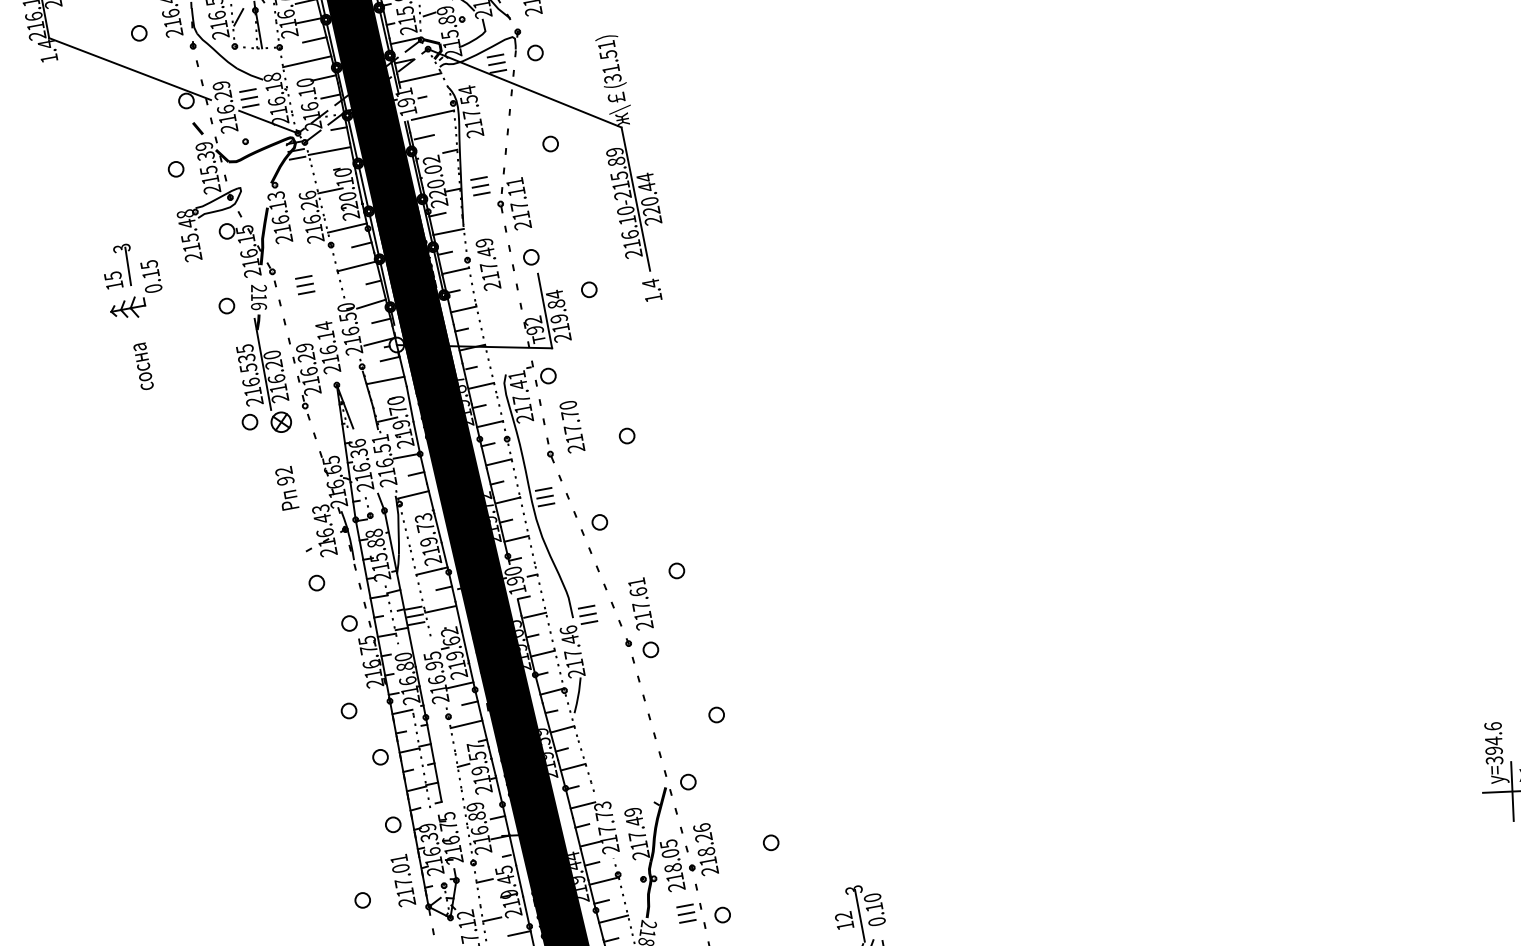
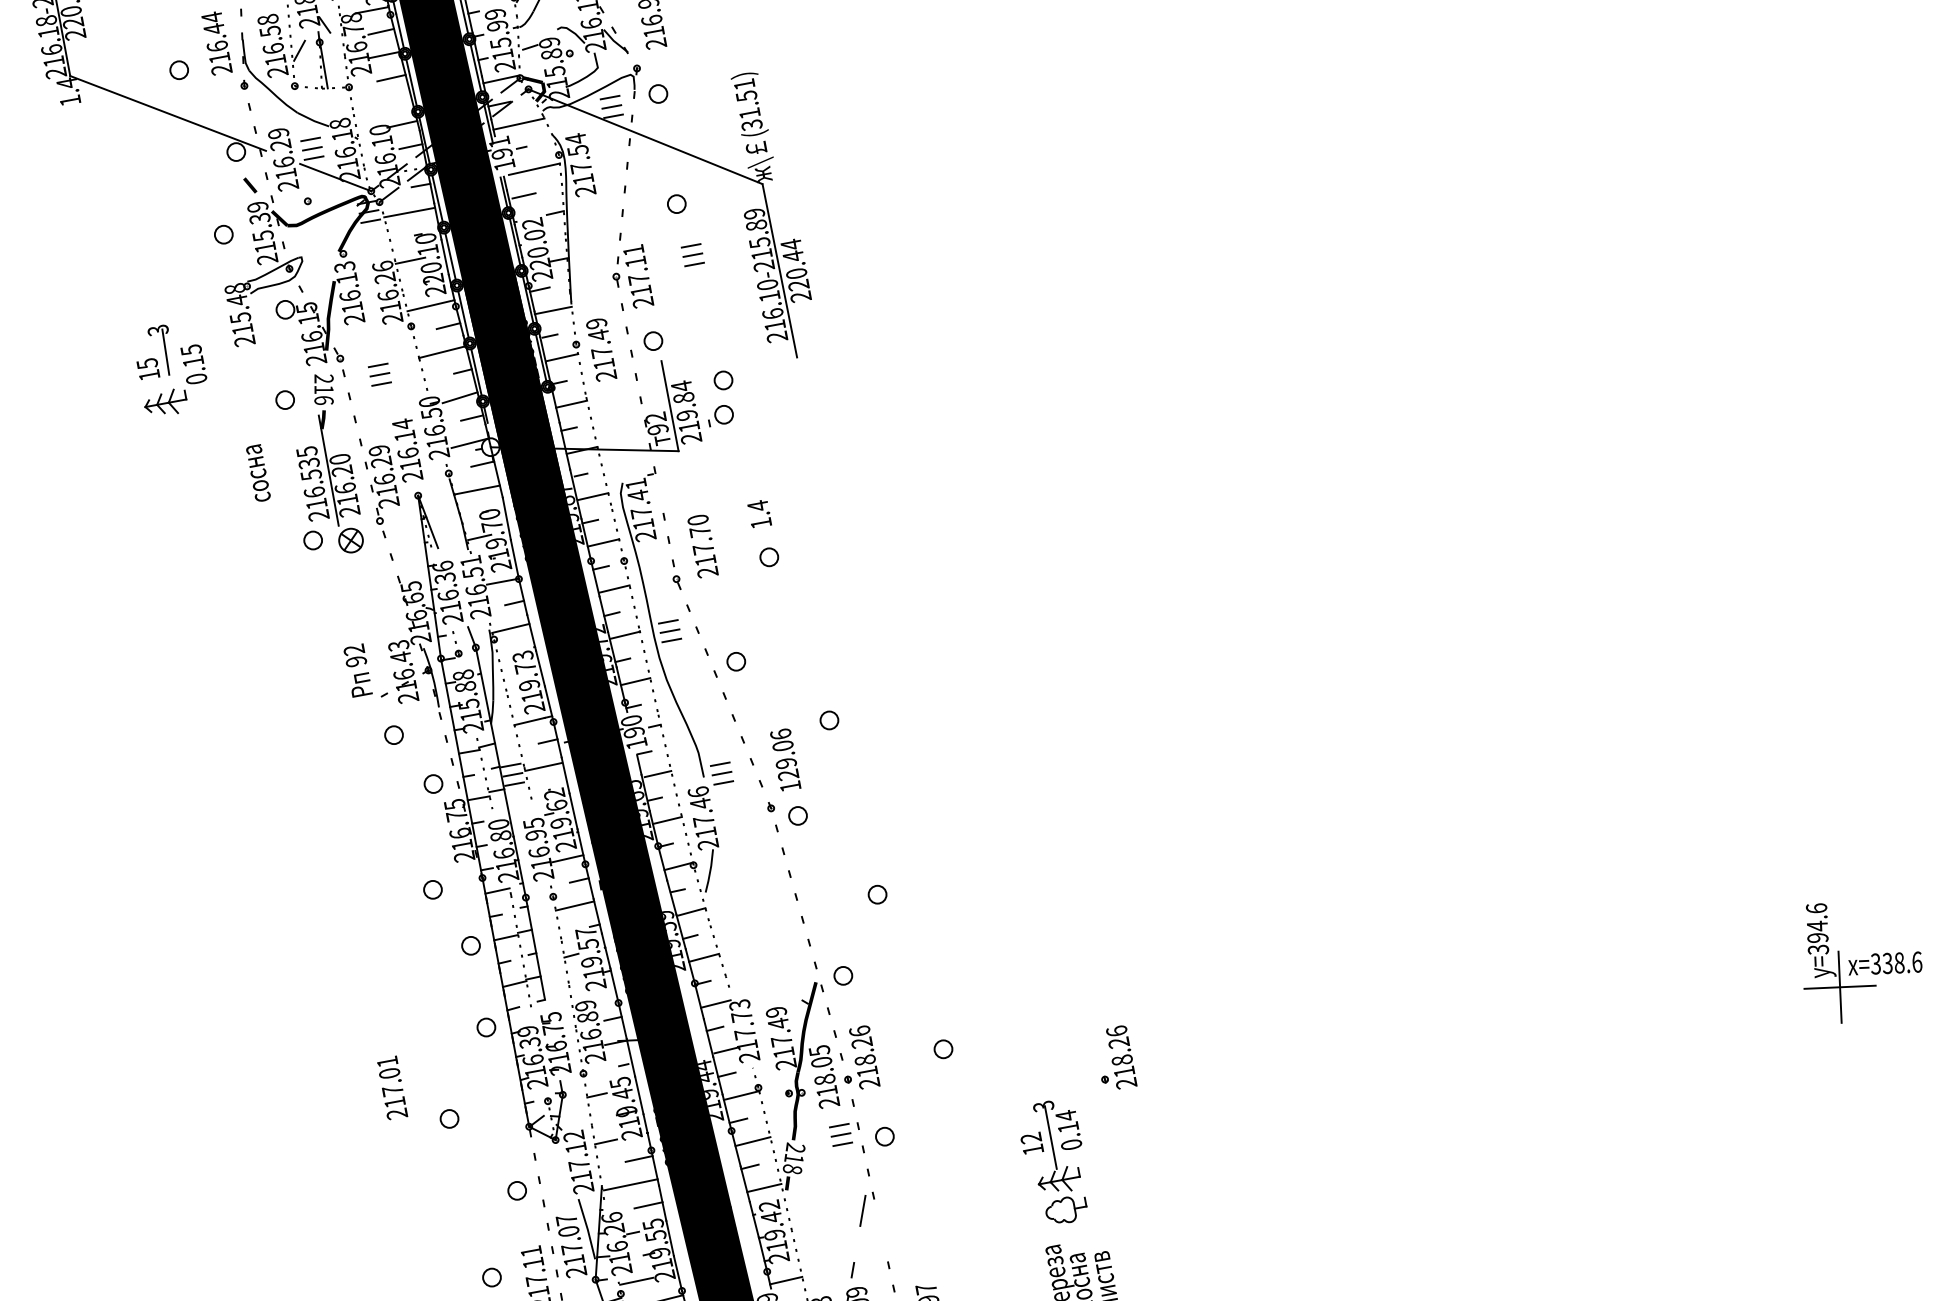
line: (307, 61) -> (382, 104), removed
part: (480, 186) -> (692, 255), moved
text: (652, 290) -> (759, 514), moved
text: (143, 365) -> (258, 472), moved
part: (545, 377) -> (720, 416), moved
text: (286, 488) -> (357, 670), moved
text: (640, 604) -> (785, 760), 217.61 -> 129.06
part: (916, 849) -> (1119, 1057), added
text: (403, 880) -> (392, 1087), moved
text: (872, 896) -> (1065, 1114), 0.10 -> 0.14

